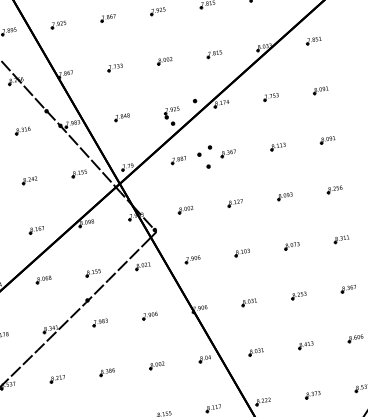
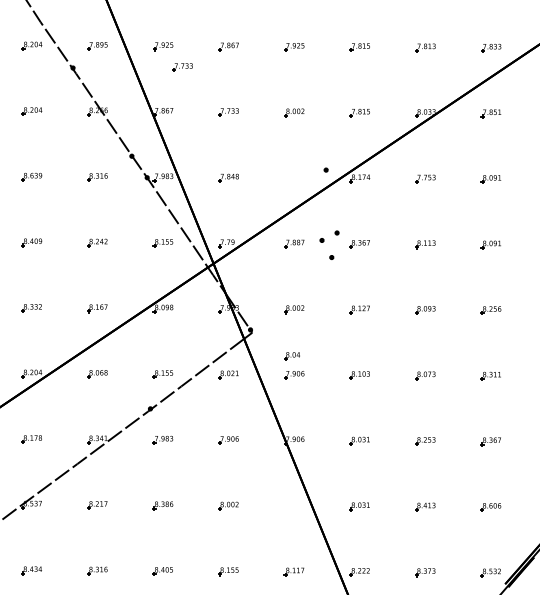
part: (75, 38) -> (182, 67), added
part: (172, 116) -> (294, 185), removed
part: (204, 359) -> (291, 356), moved

